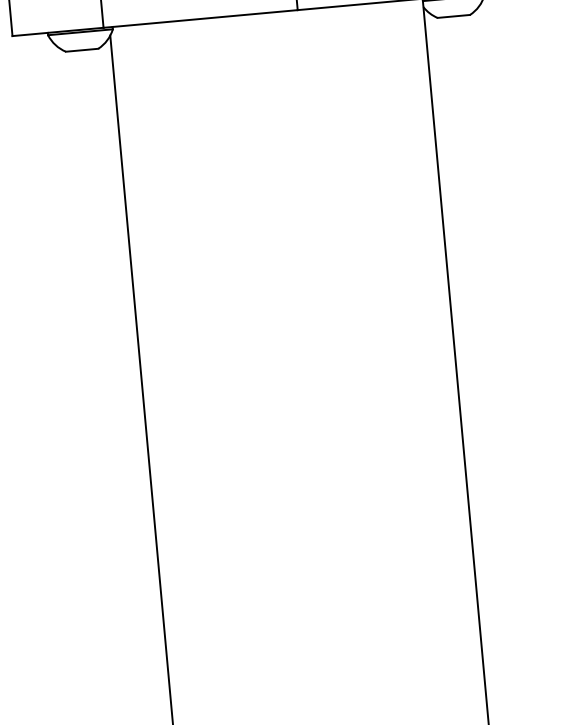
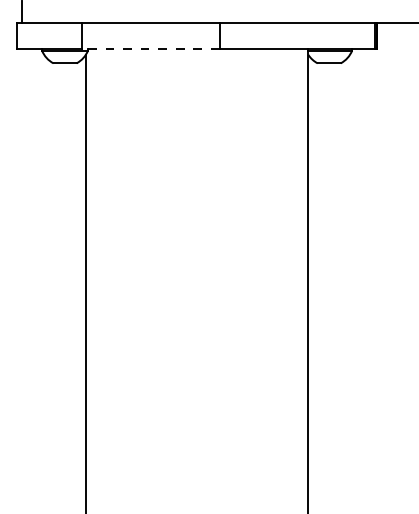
line: (200, 18) -> (150, 48), solid -> dashed

